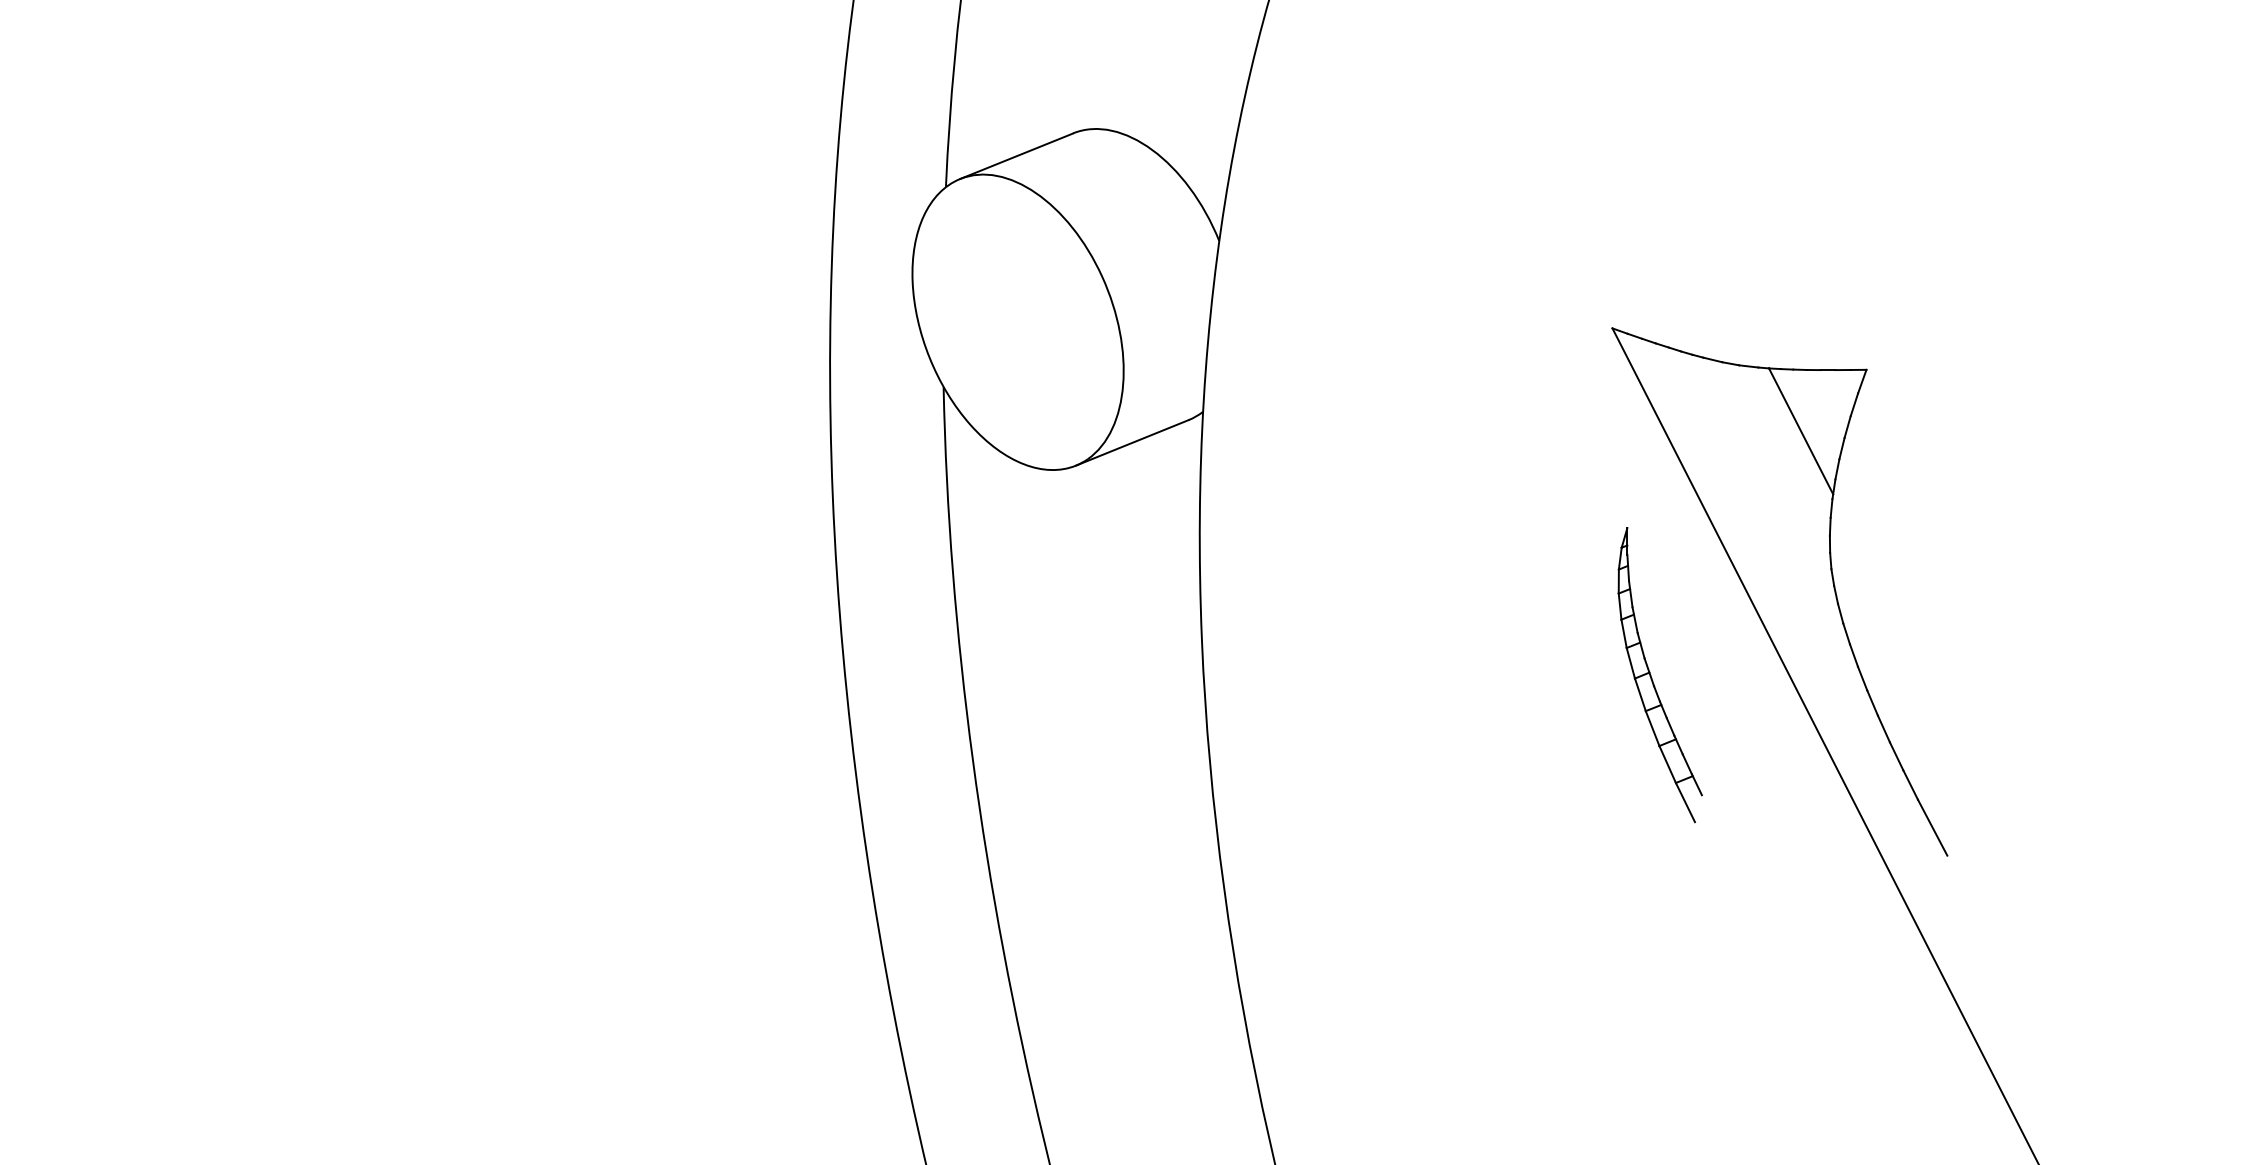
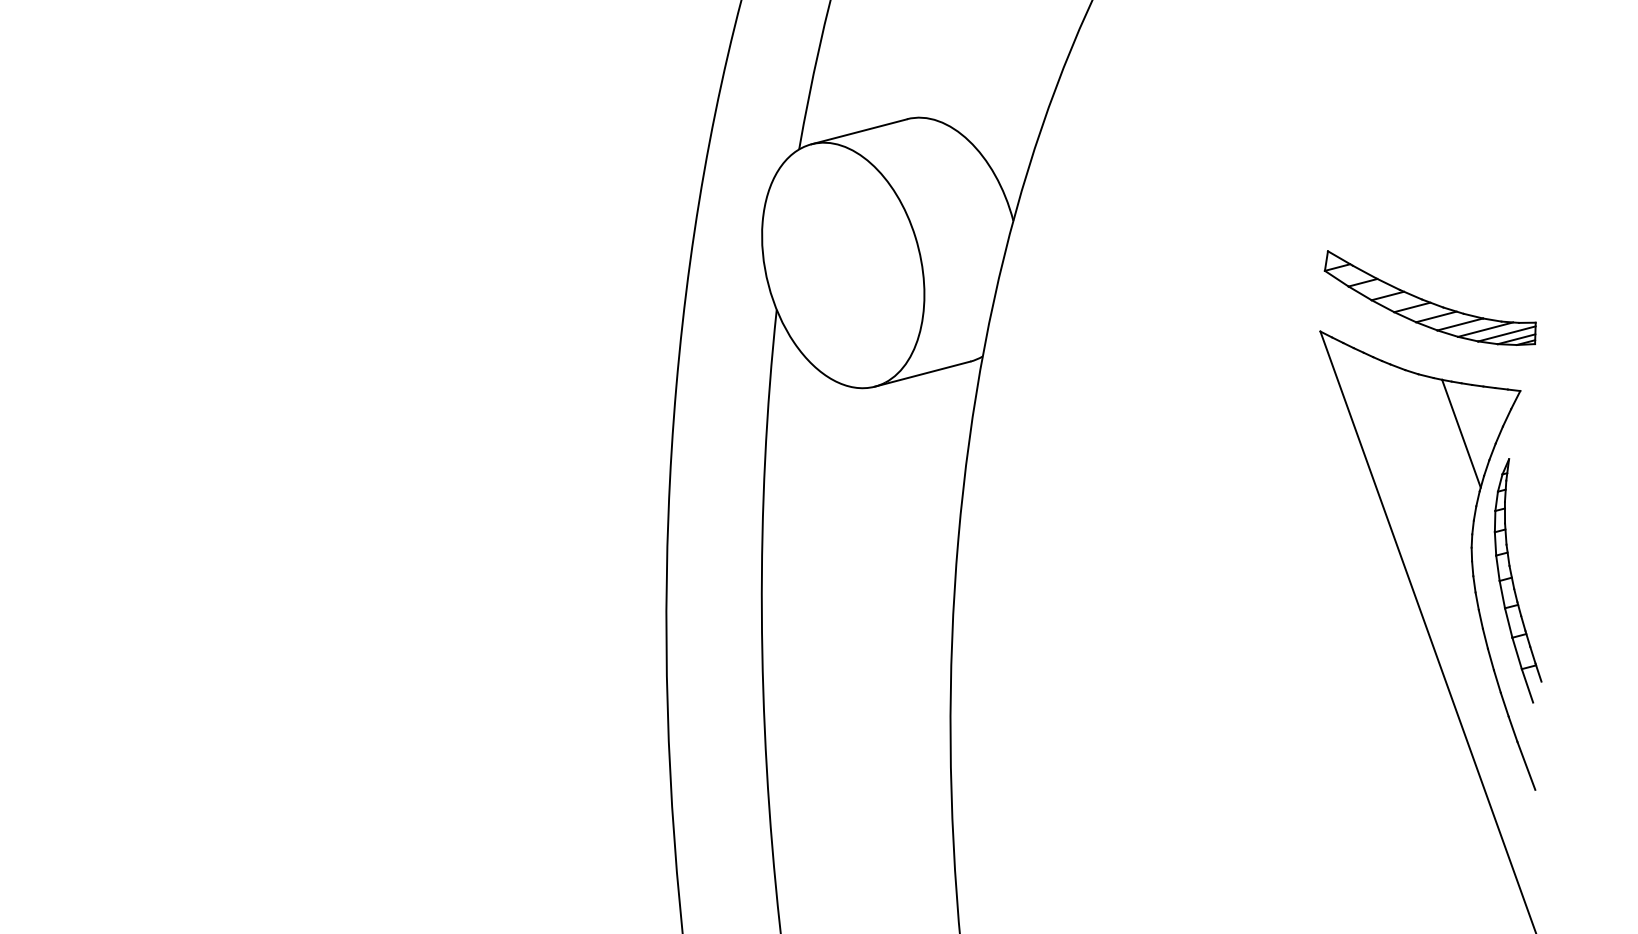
part: (1742, 271) -> (1430, 299), added
part: (1652, 678) -> (1513, 582), moved

